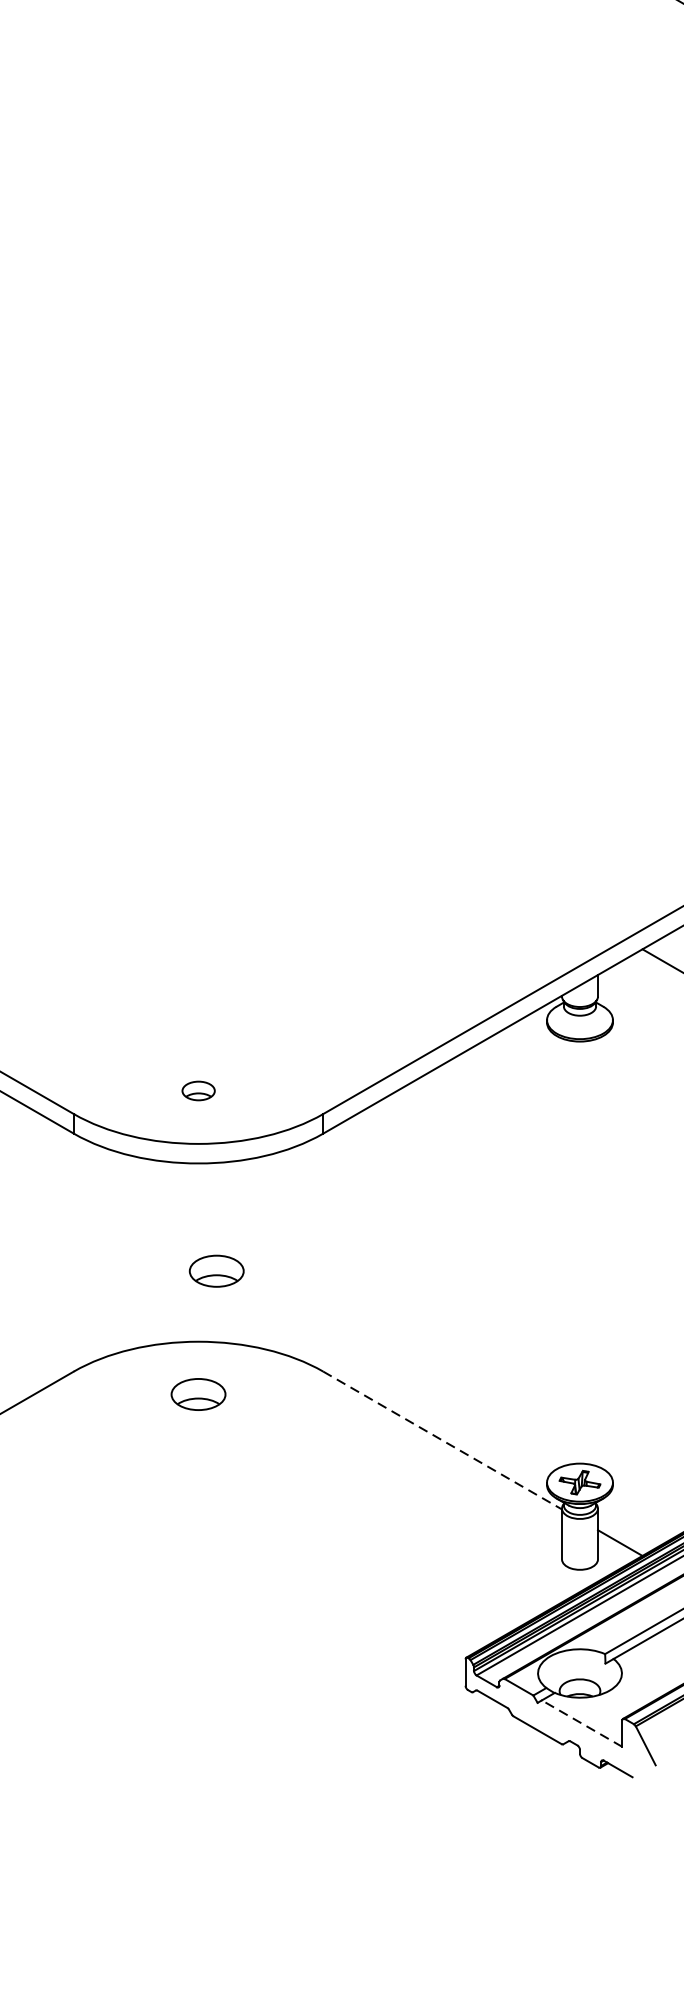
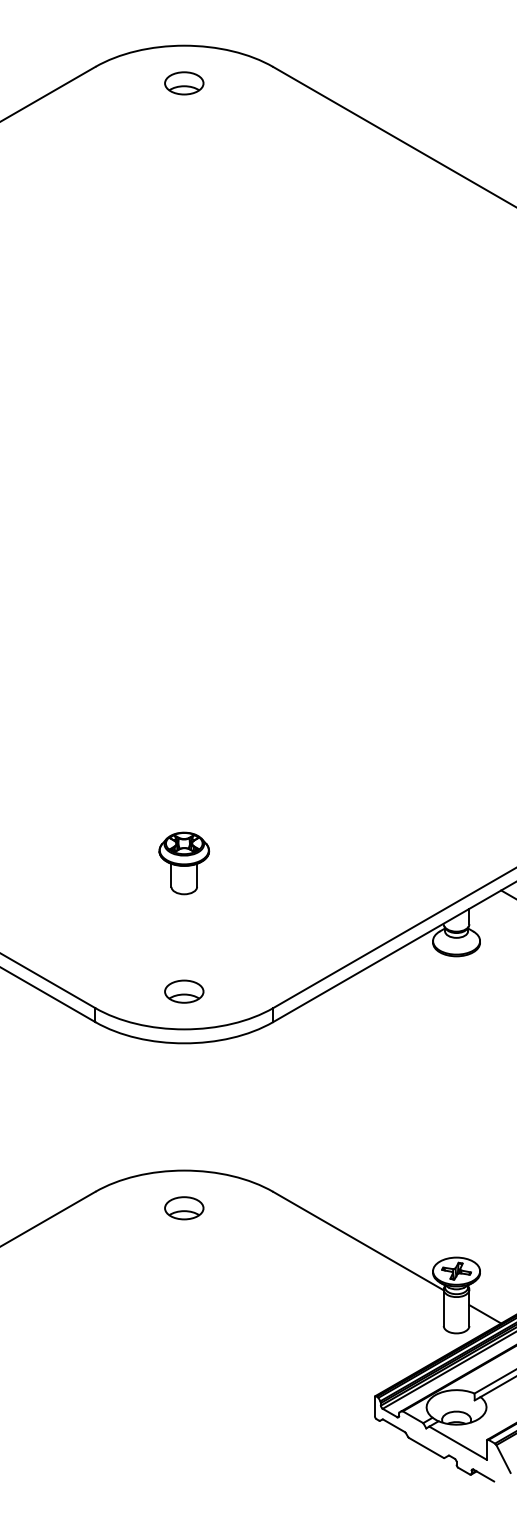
part: (198, 911) -> (184, 863), added
part: (198, 1090) -> (184, 991), size x1.67
part: (217, 1271) -> (197, 1120), removed
line: (442, 1441) -> (358, 1241), dashed -> solid
line: (581, 1722) -> (457, 1442), dashed -> solid

